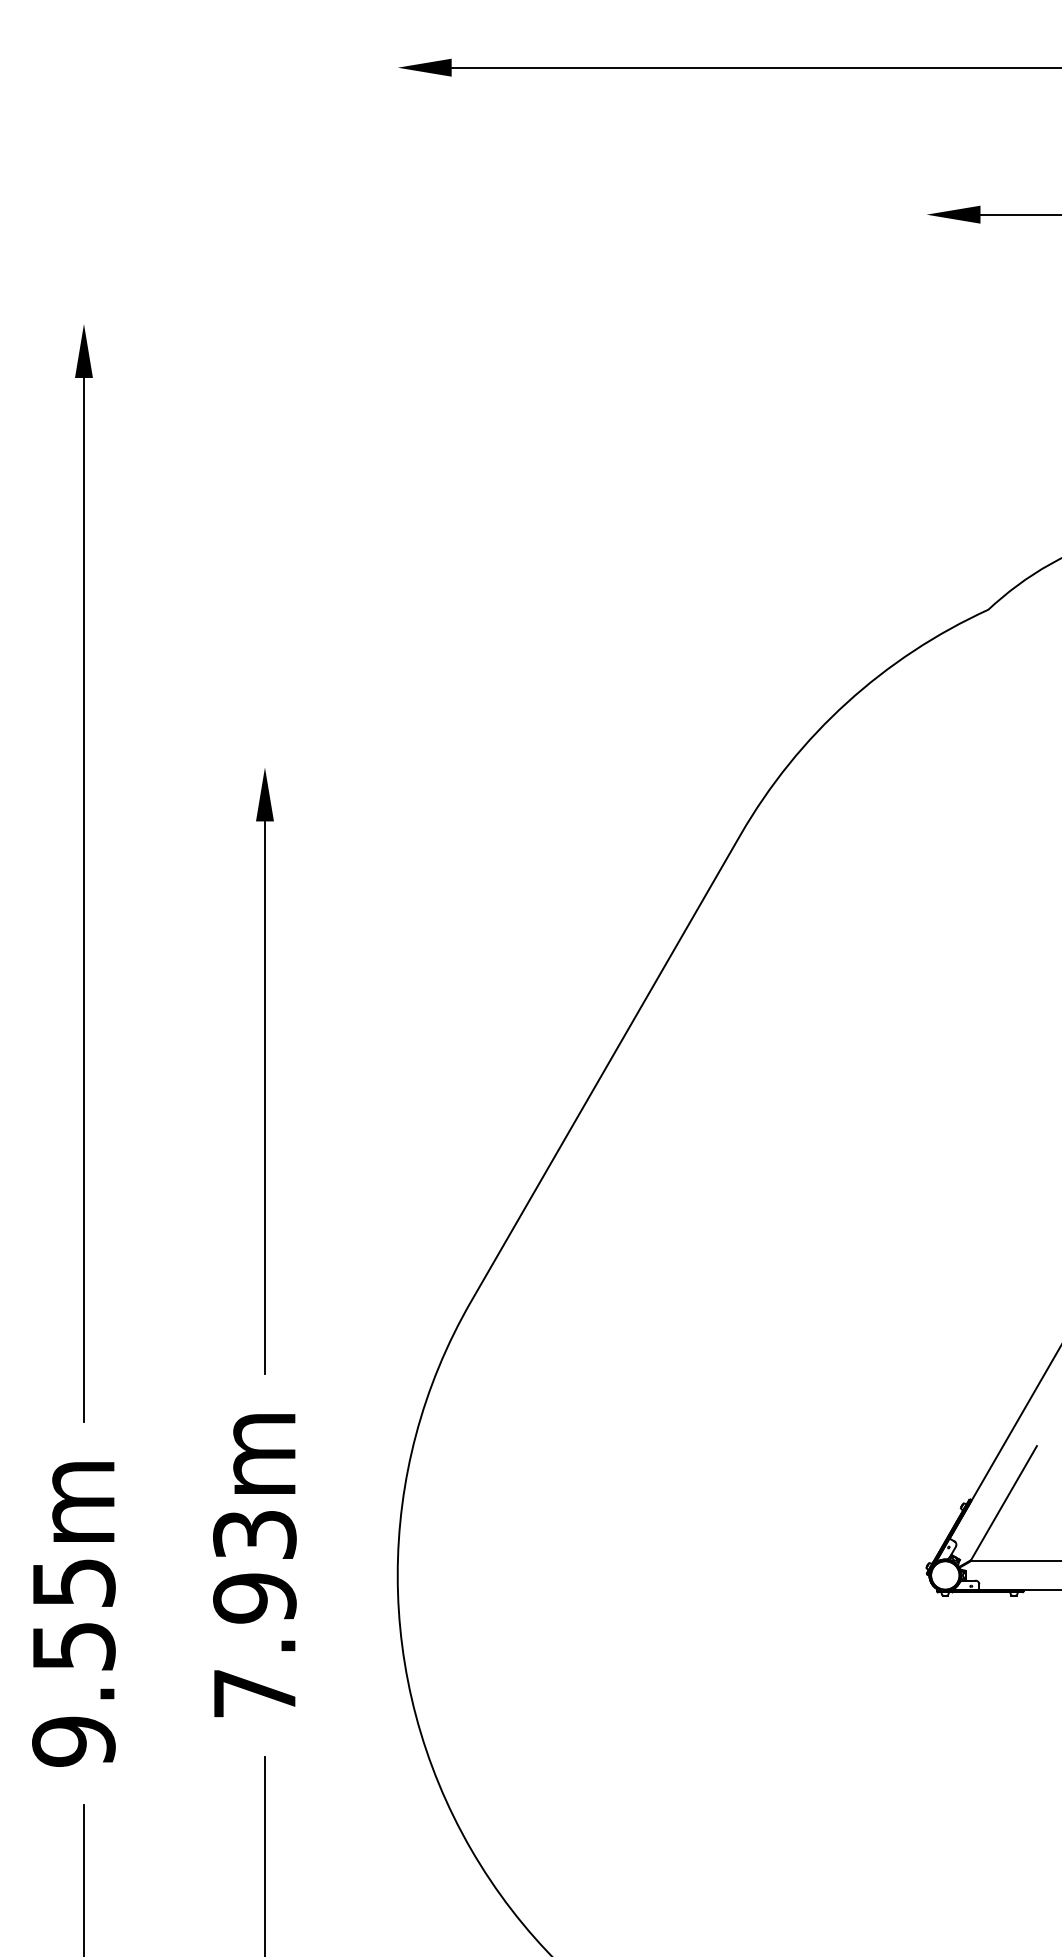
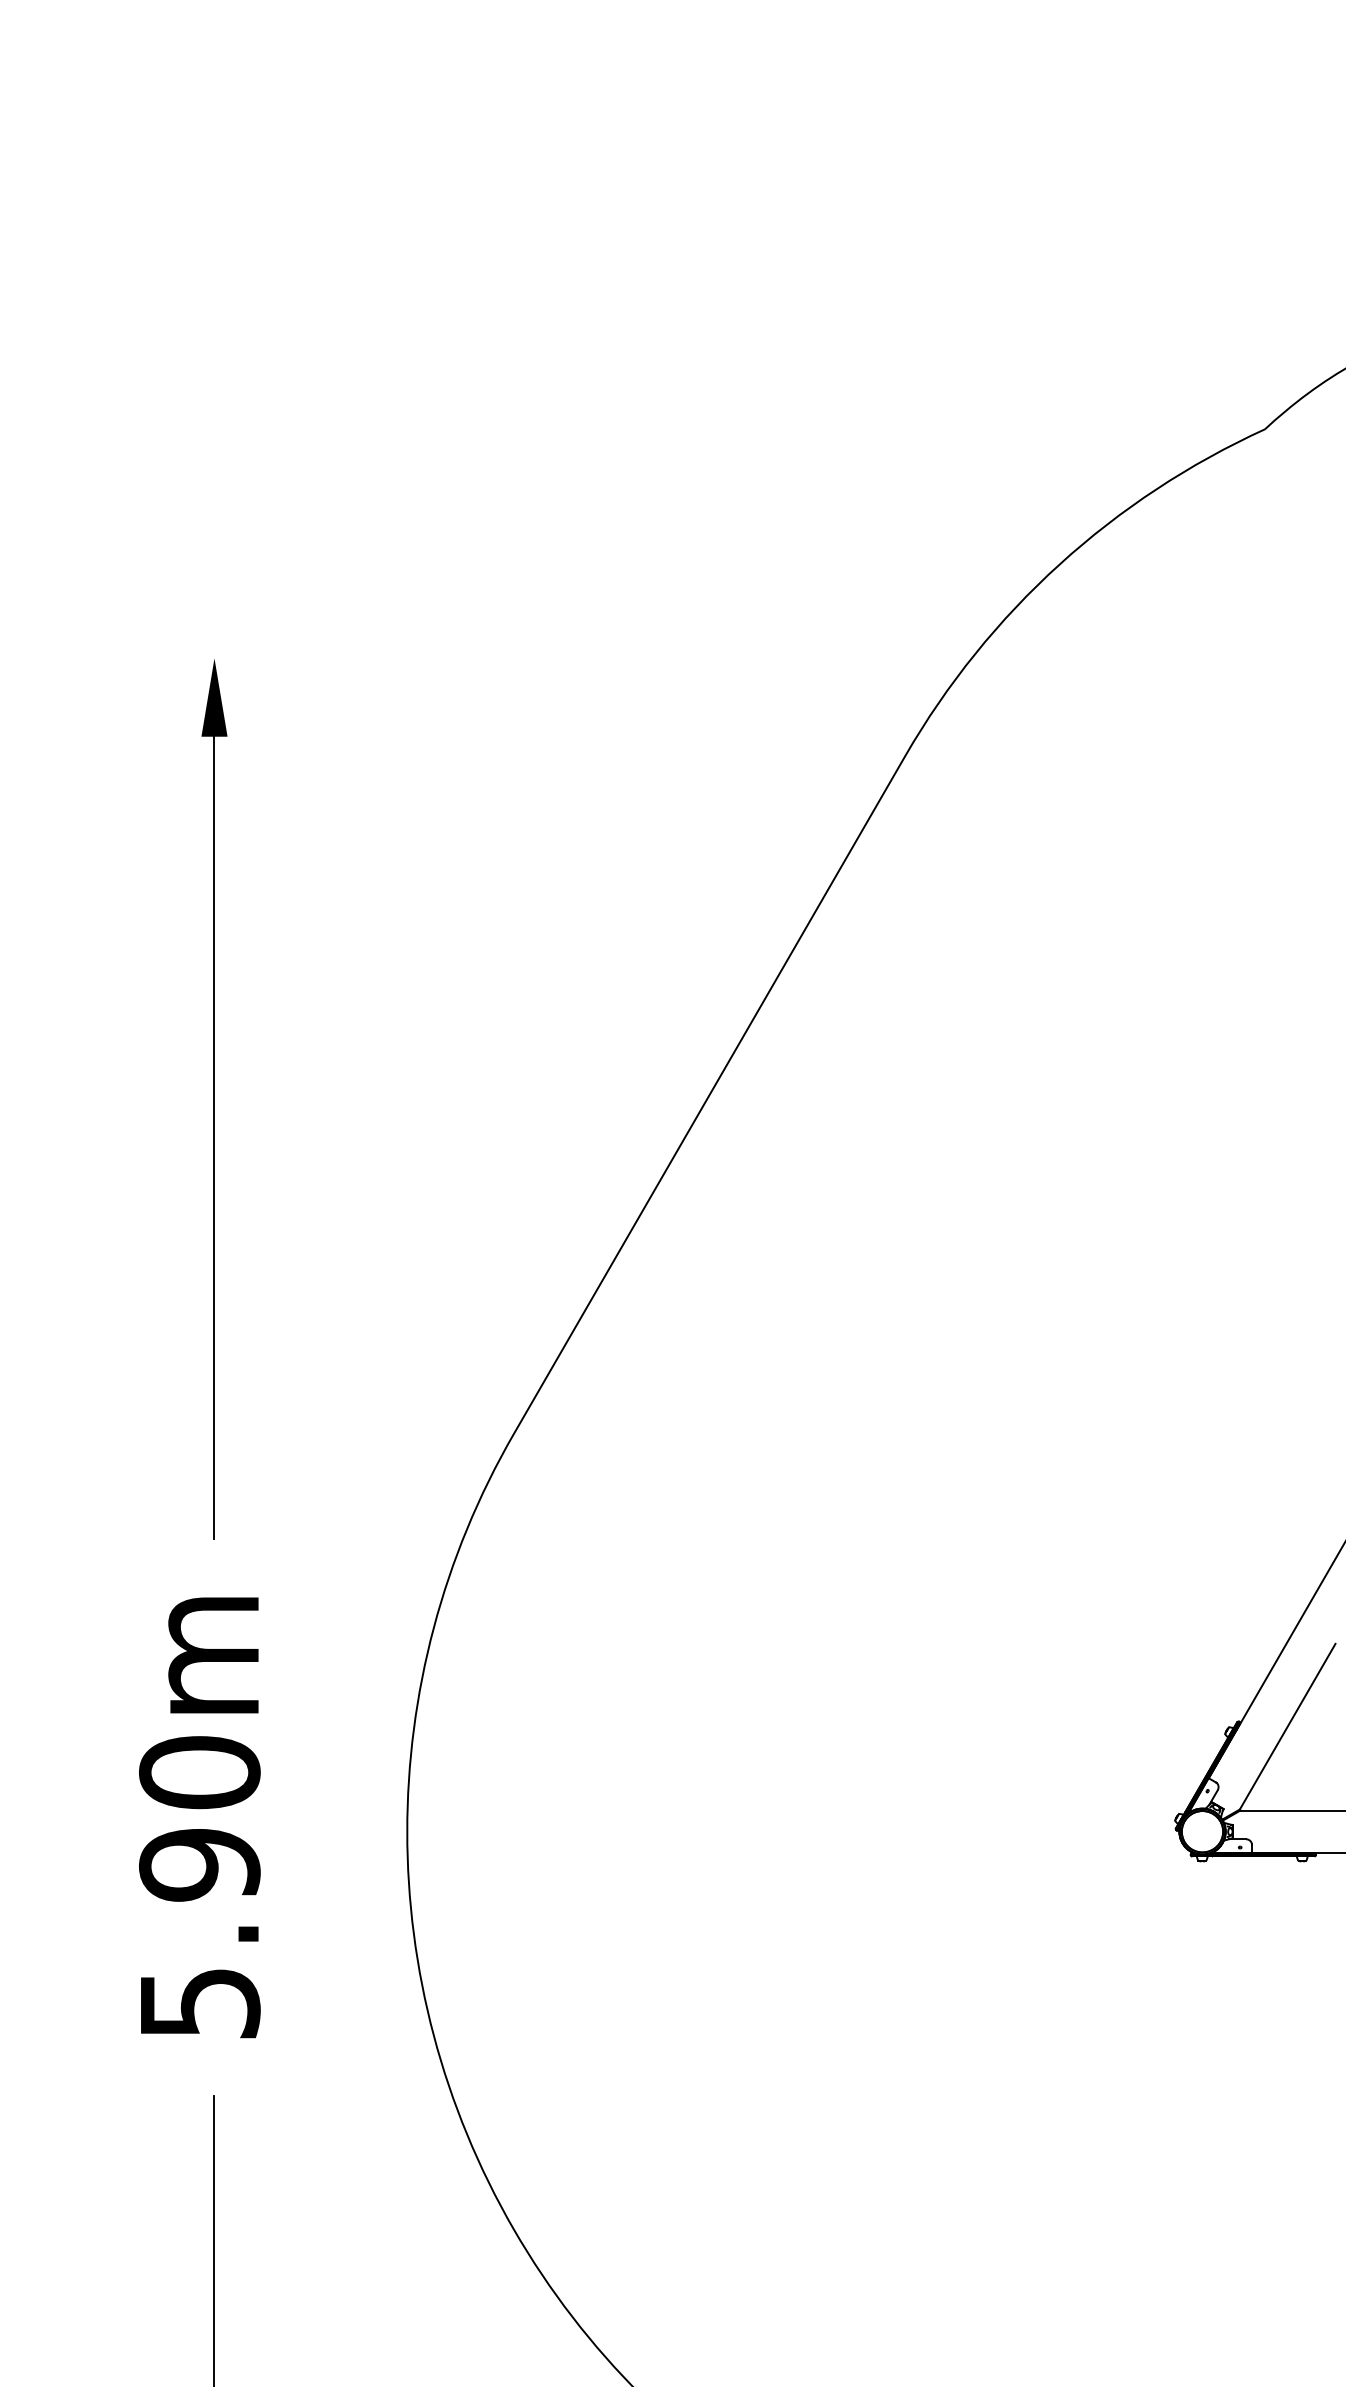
text: (254, 1613) -> (199, 1886), 7.93m -> 5.90m

